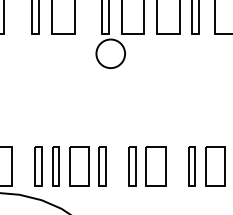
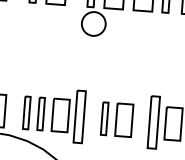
part: (102, 166) -> (79, 116), size x1.6
part: (191, 166) -> (153, 122), size x1.6

